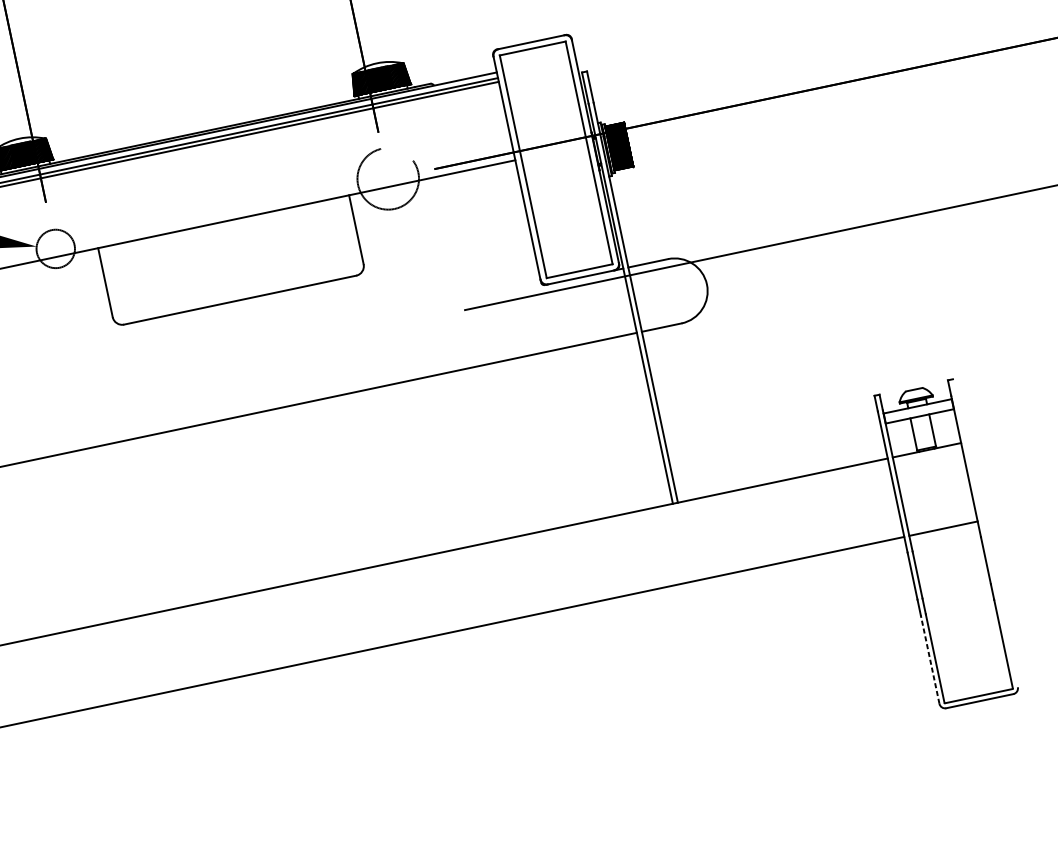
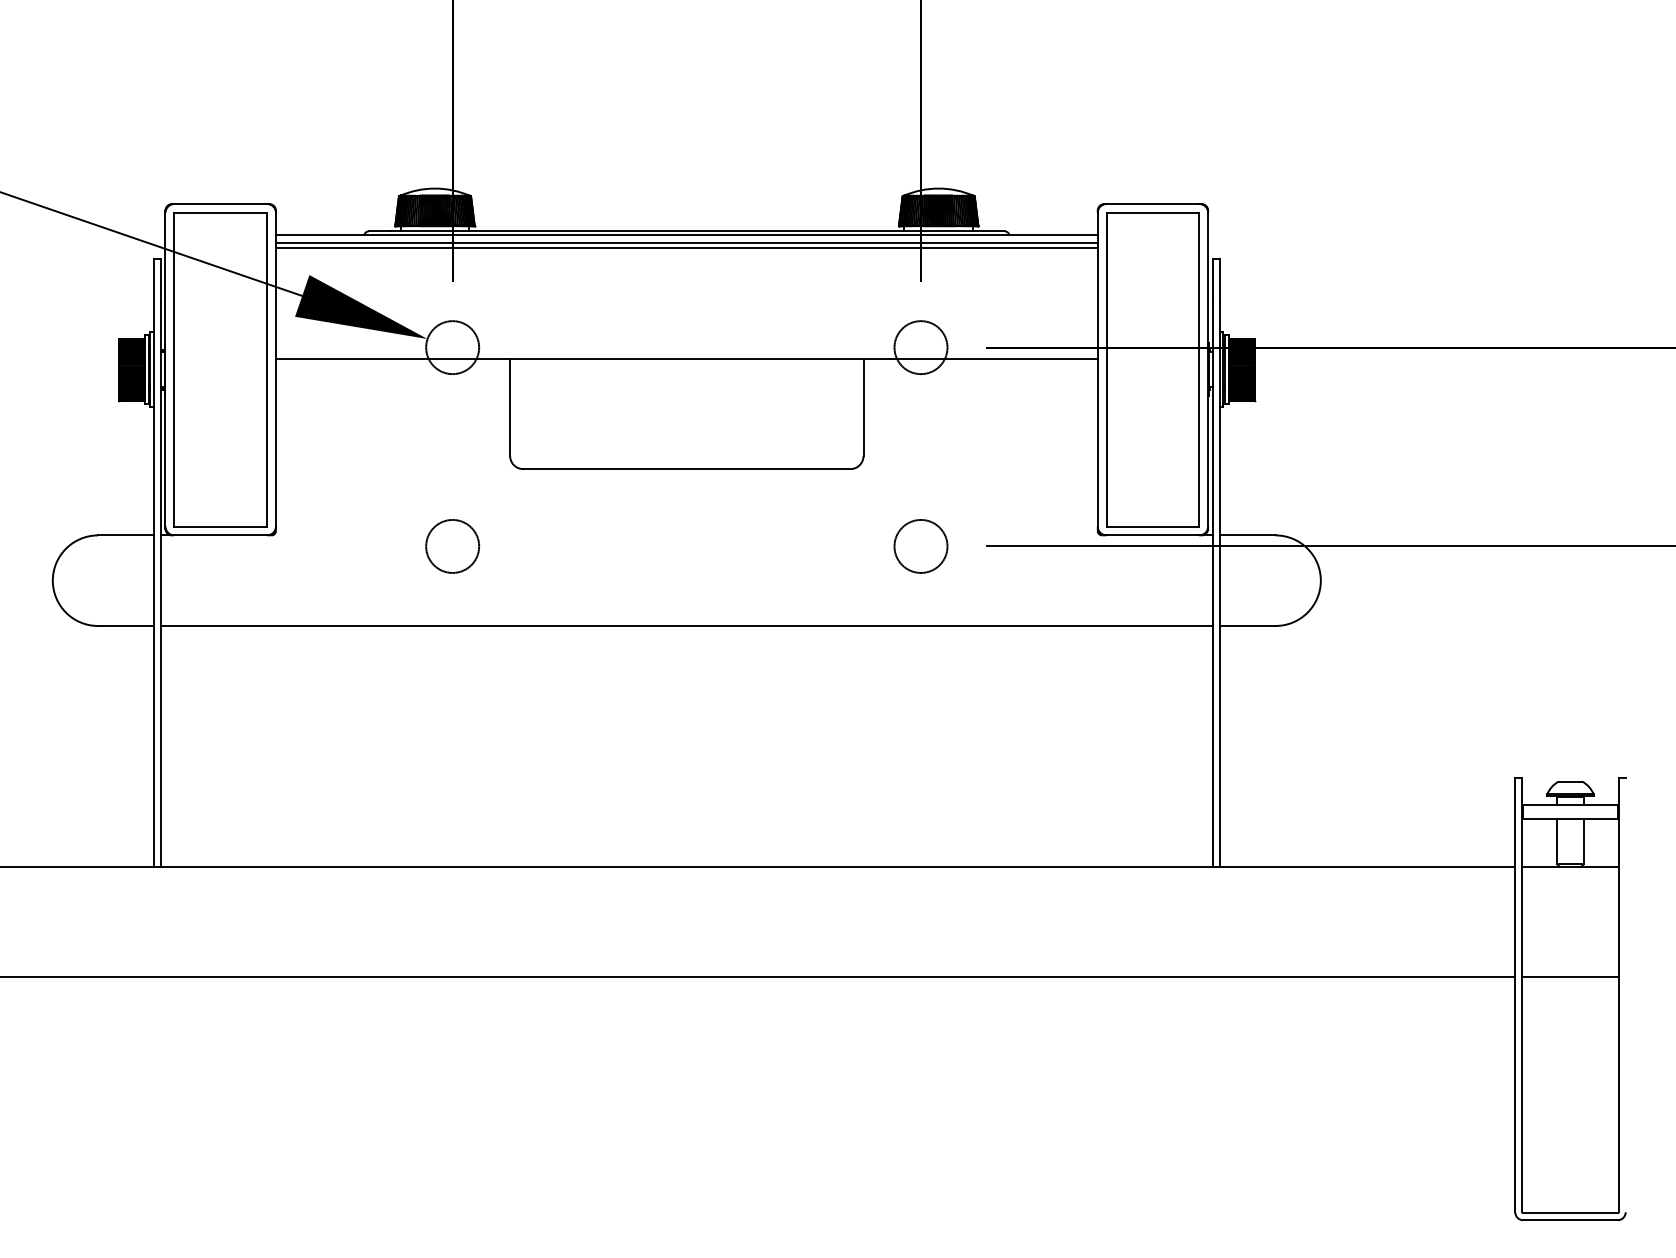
circle: (387, 178) -> (920, 347), size x0.62
circle: (417, 320) -> (920, 546), added
circle: (85, 390) -> (452, 546), added
line: (930, 659) -> (1515, 1149), dashed -> solid

